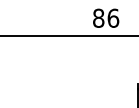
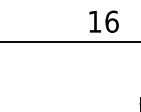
text: (98, 17) -> (94, 20), 86 -> 16

